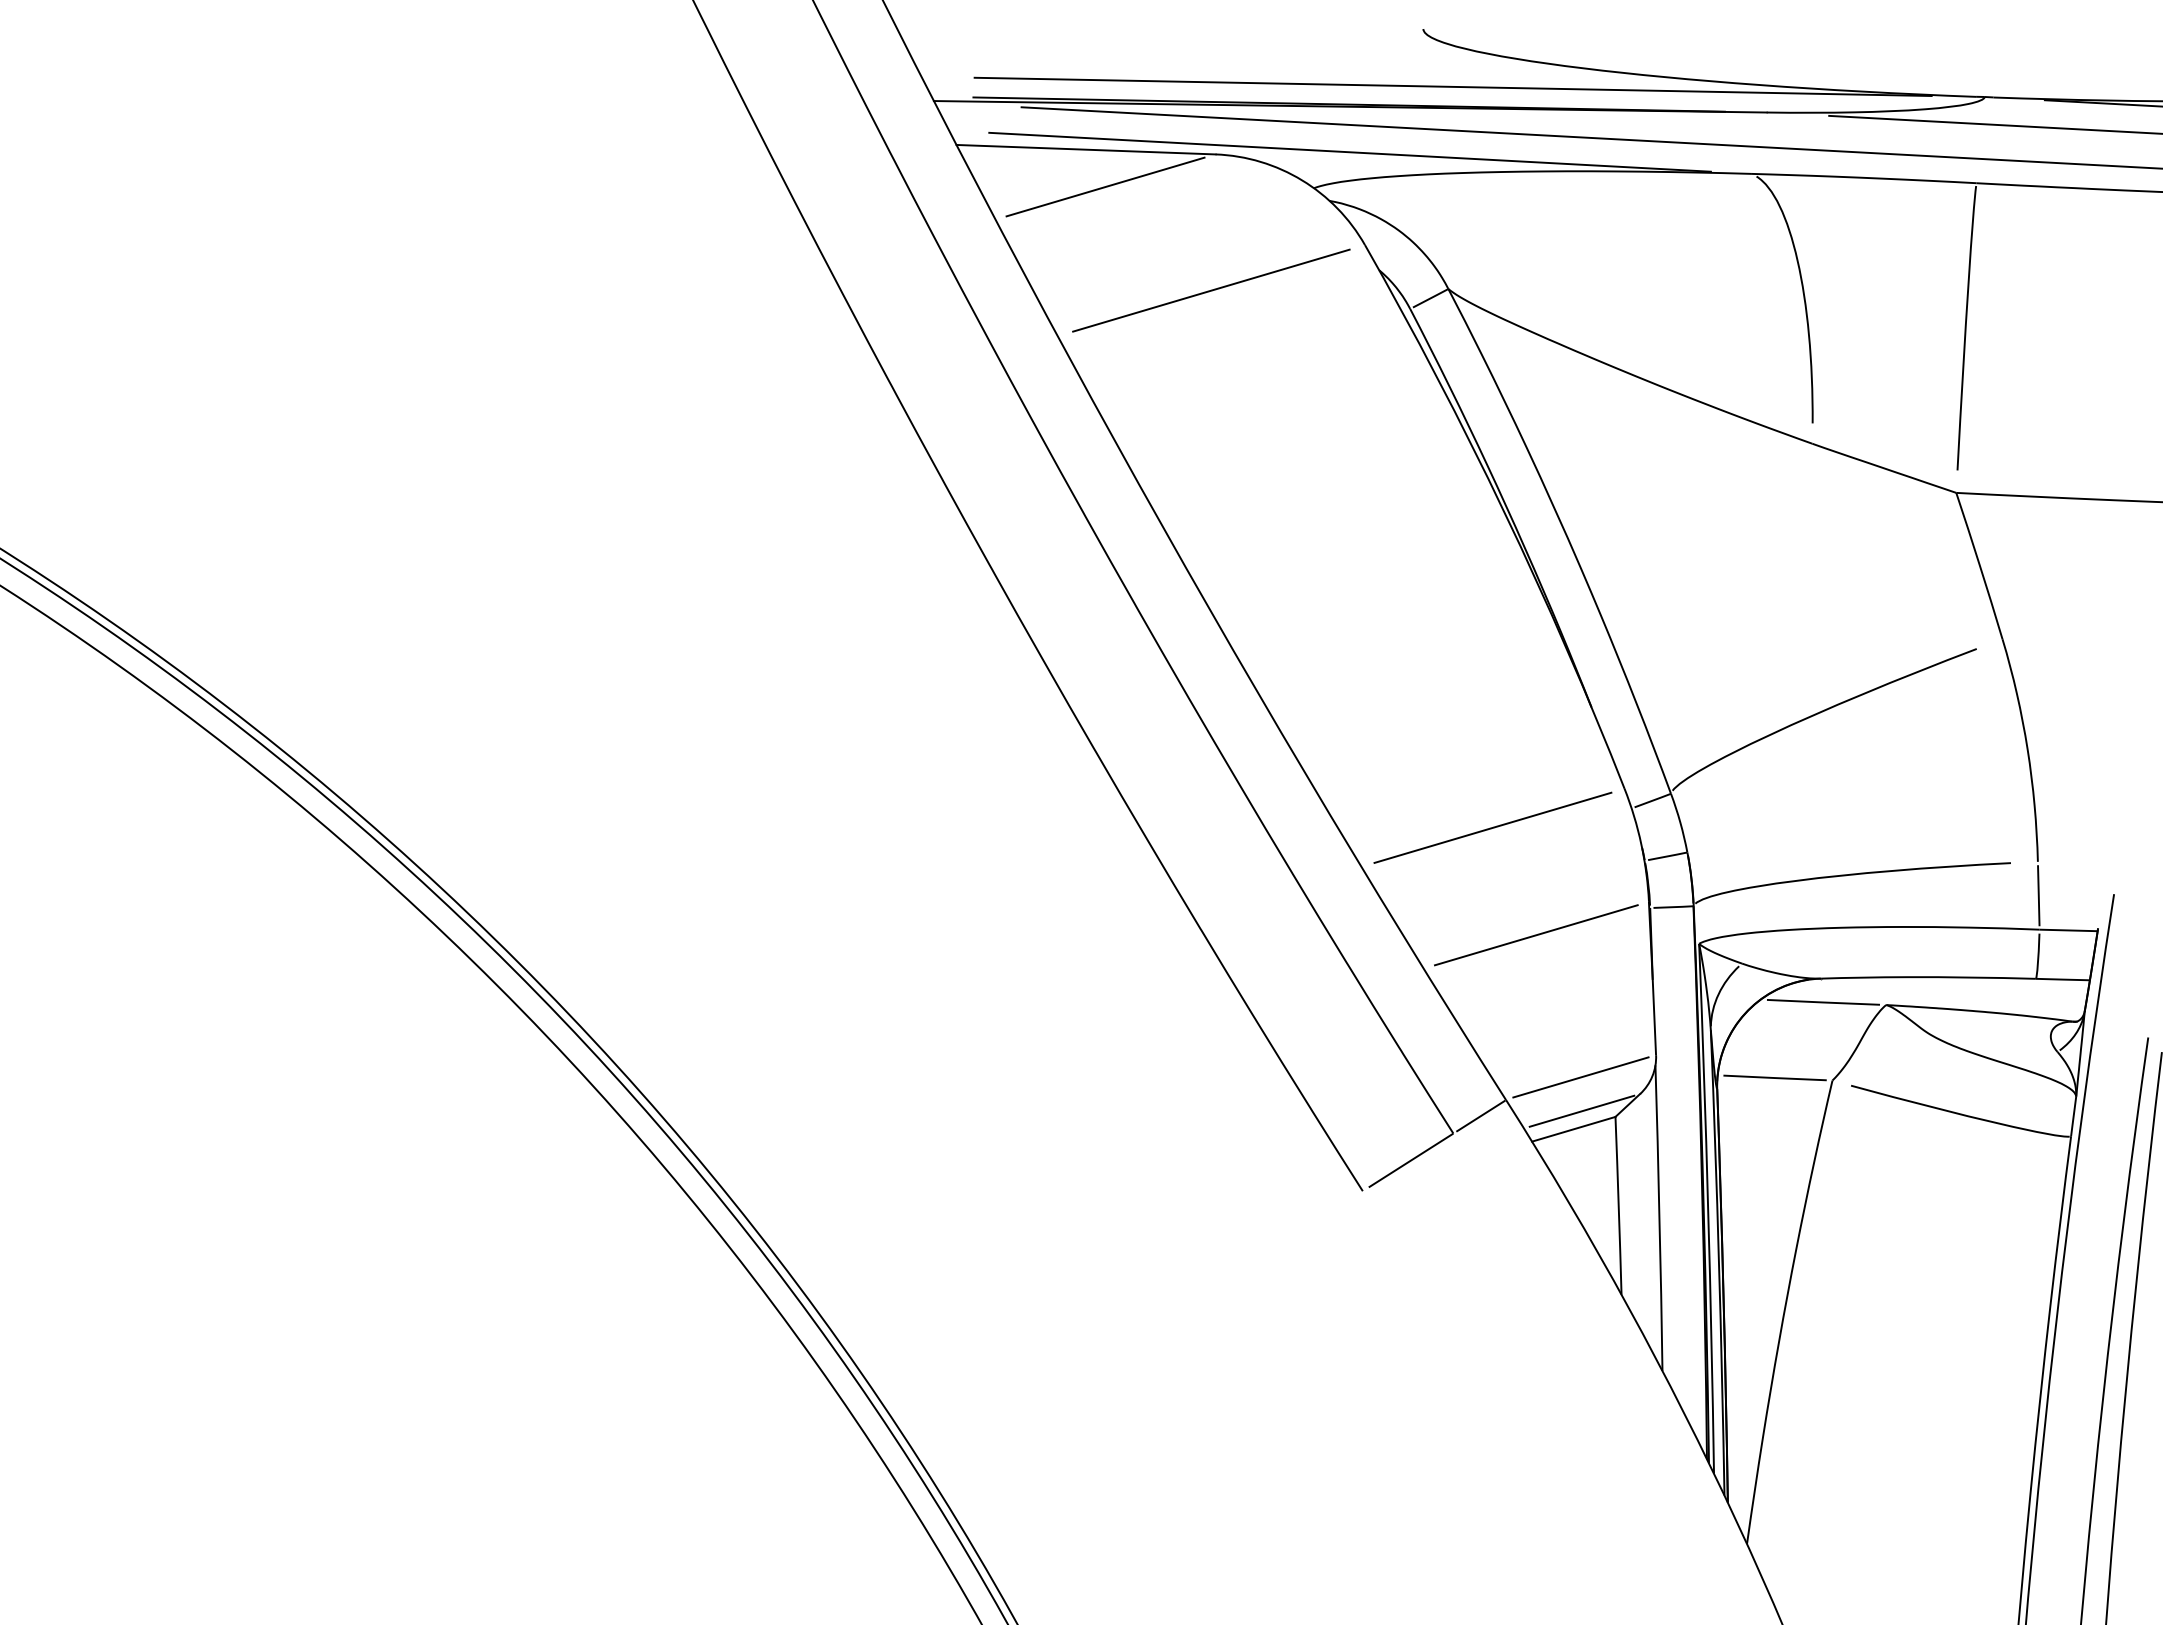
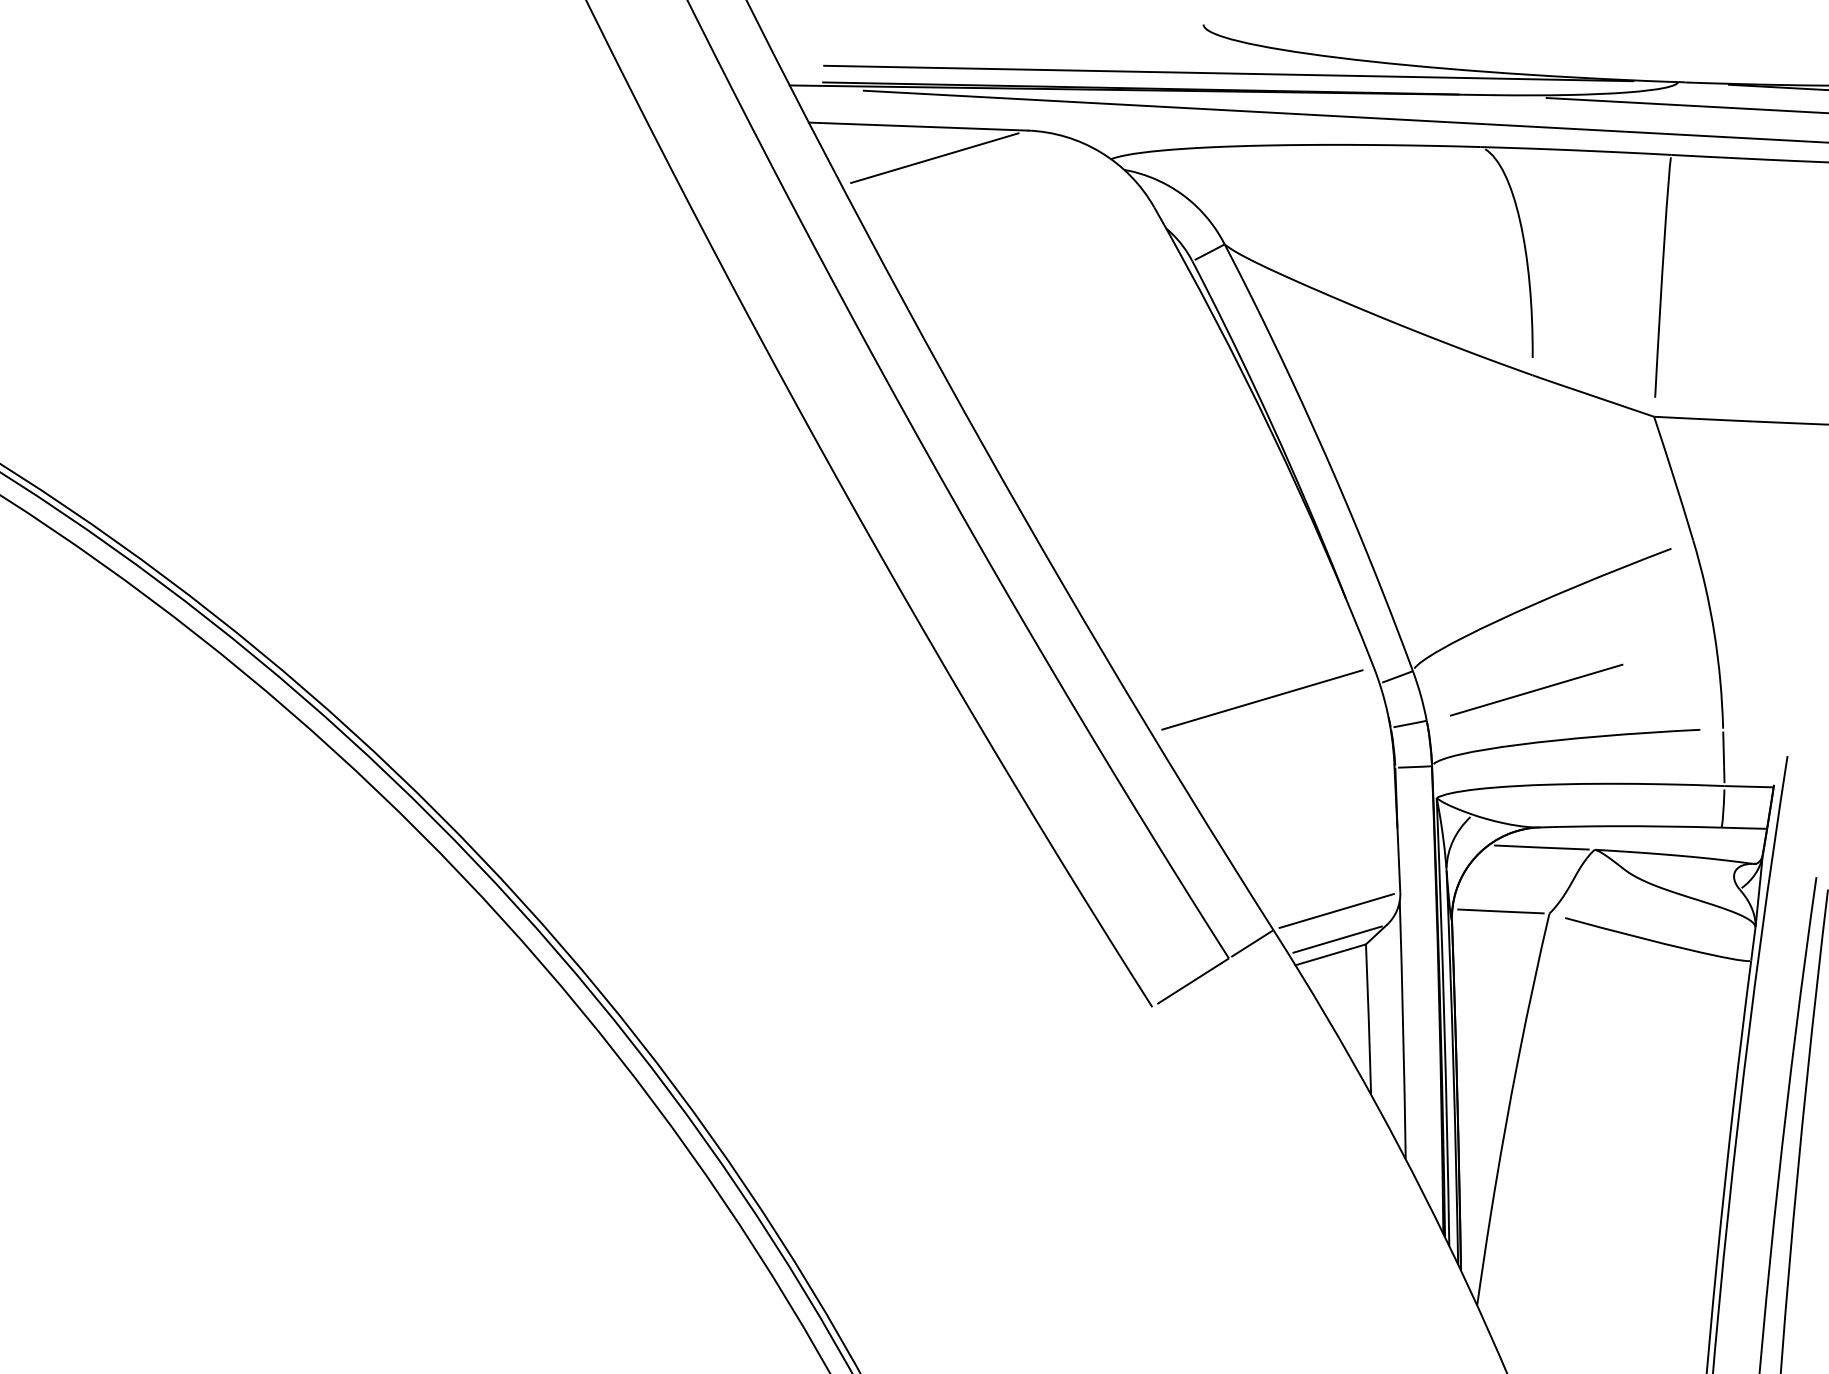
line: (1349, 151) -> (1141, 128), removed
line: (1211, 290) -> (1024, 245), removed
line: (1536, 935) -> (1536, 690), moved

